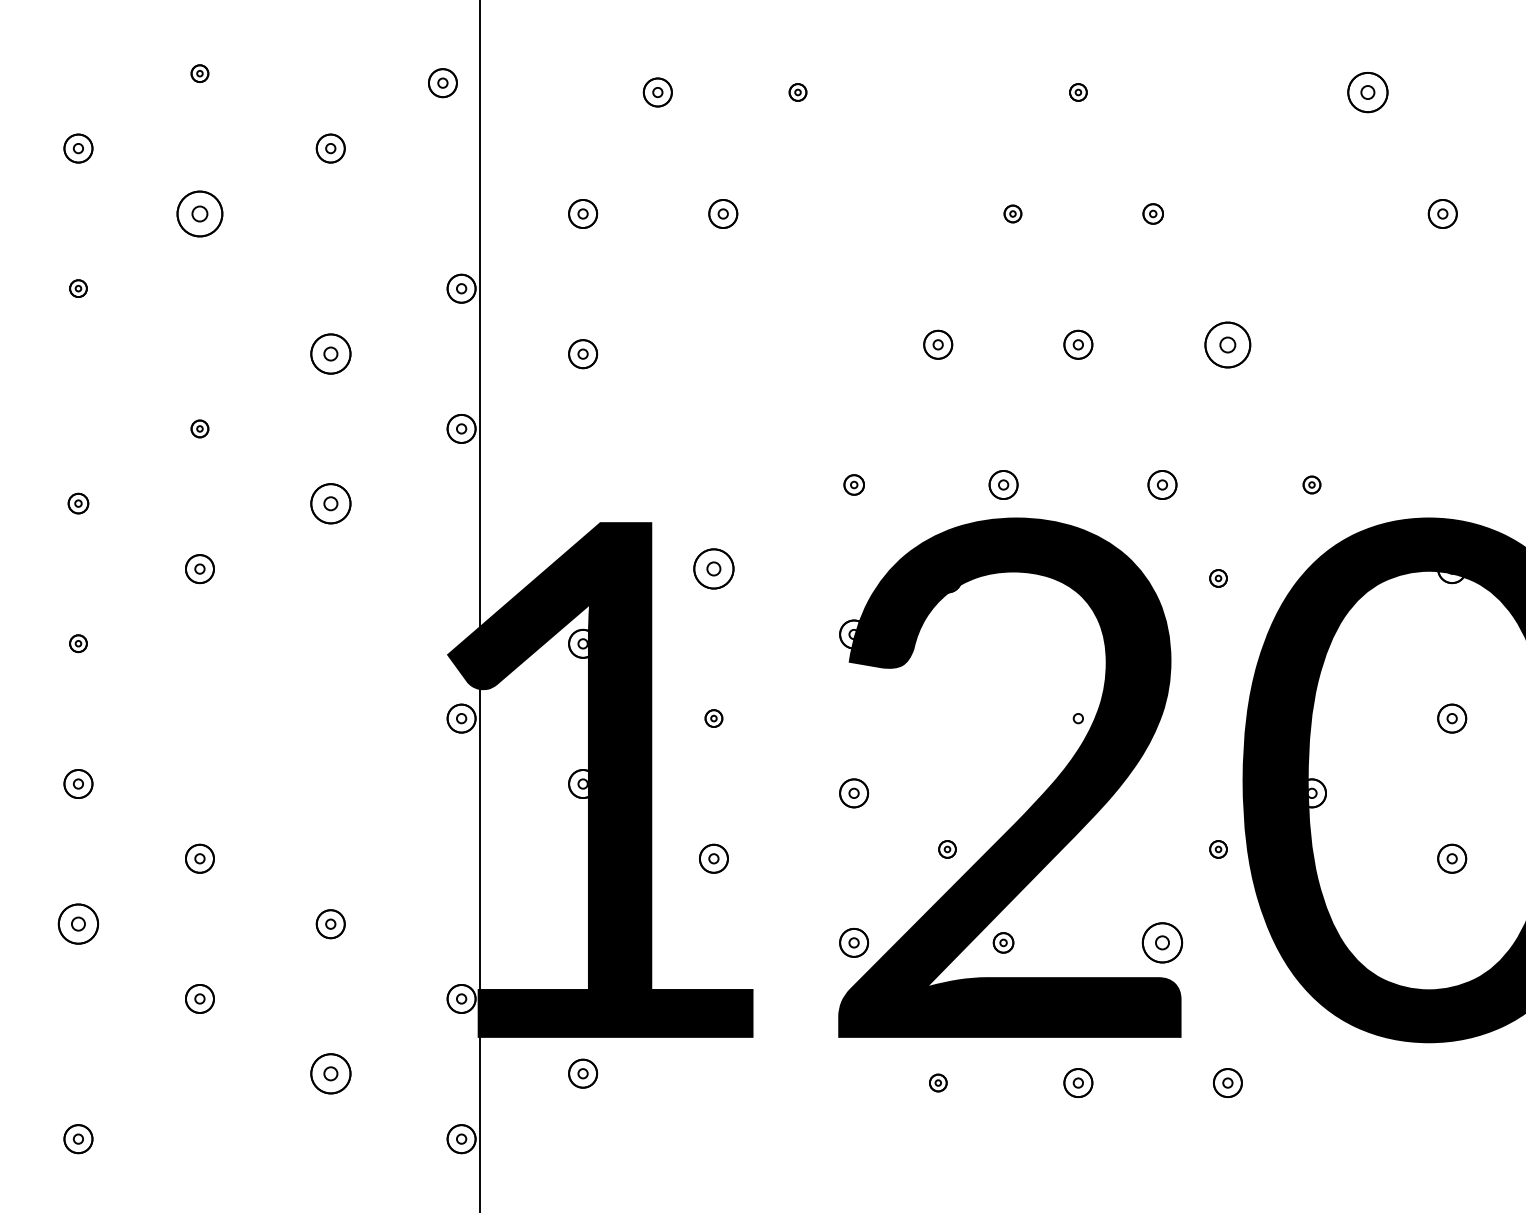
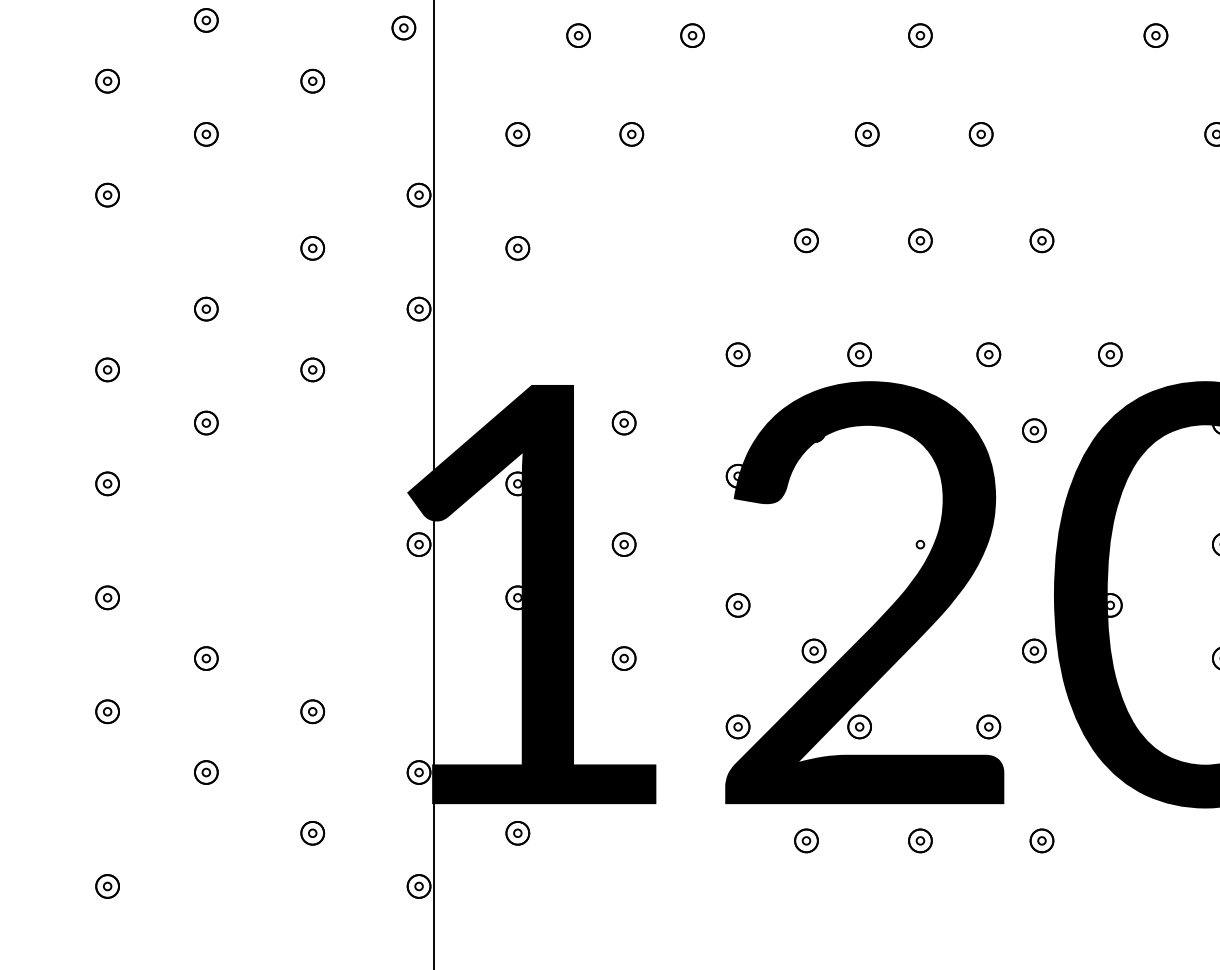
part: (199, 73) -> (206, 20), size x1.67
part: (797, 92) -> (692, 35), size x1.67
part: (1078, 92) -> (920, 35), size x1.67
part: (1368, 92) -> (1156, 35), size x0.71
part: (199, 213) -> (206, 134), size x0.62
part: (1012, 213) -> (866, 134), size x1.67
part: (1153, 213) -> (981, 134), size x1.43
part: (78, 288) -> (107, 194), size x1.67
part: (1227, 344) -> (1041, 240), size x0.62
part: (330, 354) -> (312, 248), size x0.71
part: (199, 428) -> (206, 308), size x1.67
part: (854, 484) -> (738, 354), size x1.43
part: (1311, 484) -> (1109, 354), size x1.67
part: (78, 503) -> (107, 369), size x1.43
part: (330, 503) -> (312, 369), size x0.71
part: (713, 569) -> (623, 423), size x0.71
part: (1218, 578) -> (1034, 430), size x1.67
part: (78, 643) -> (107, 483), size x1.67
part: (713, 718) -> (623, 544), size x1.67
part: (947, 849) -> (814, 651), size x1.67
part: (1218, 849) -> (1034, 651), size x1.67
part: (78, 924) -> (107, 711), size x0.71
part: (1003, 942) -> (859, 726), size x1.43
part: (1162, 942) -> (988, 726), size x0.71
part: (330, 1073) -> (312, 833), size x0.71
part: (938, 1082) -> (806, 840), size x1.67

